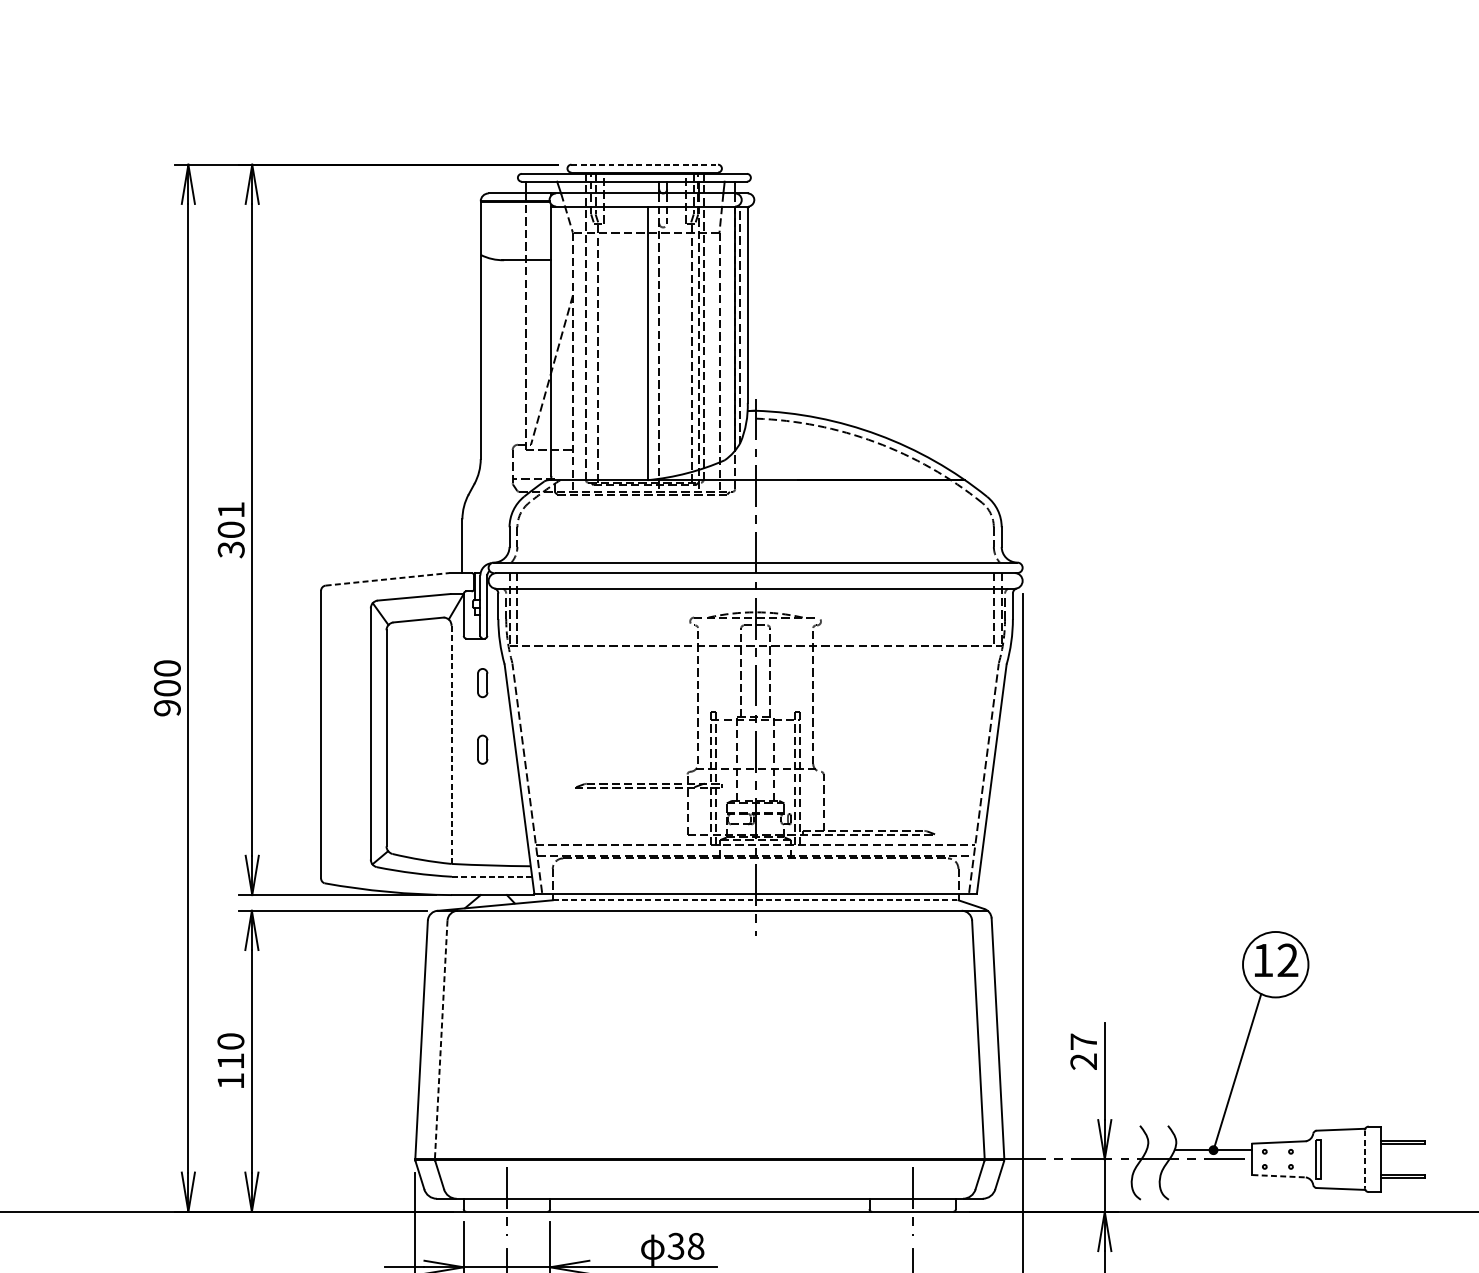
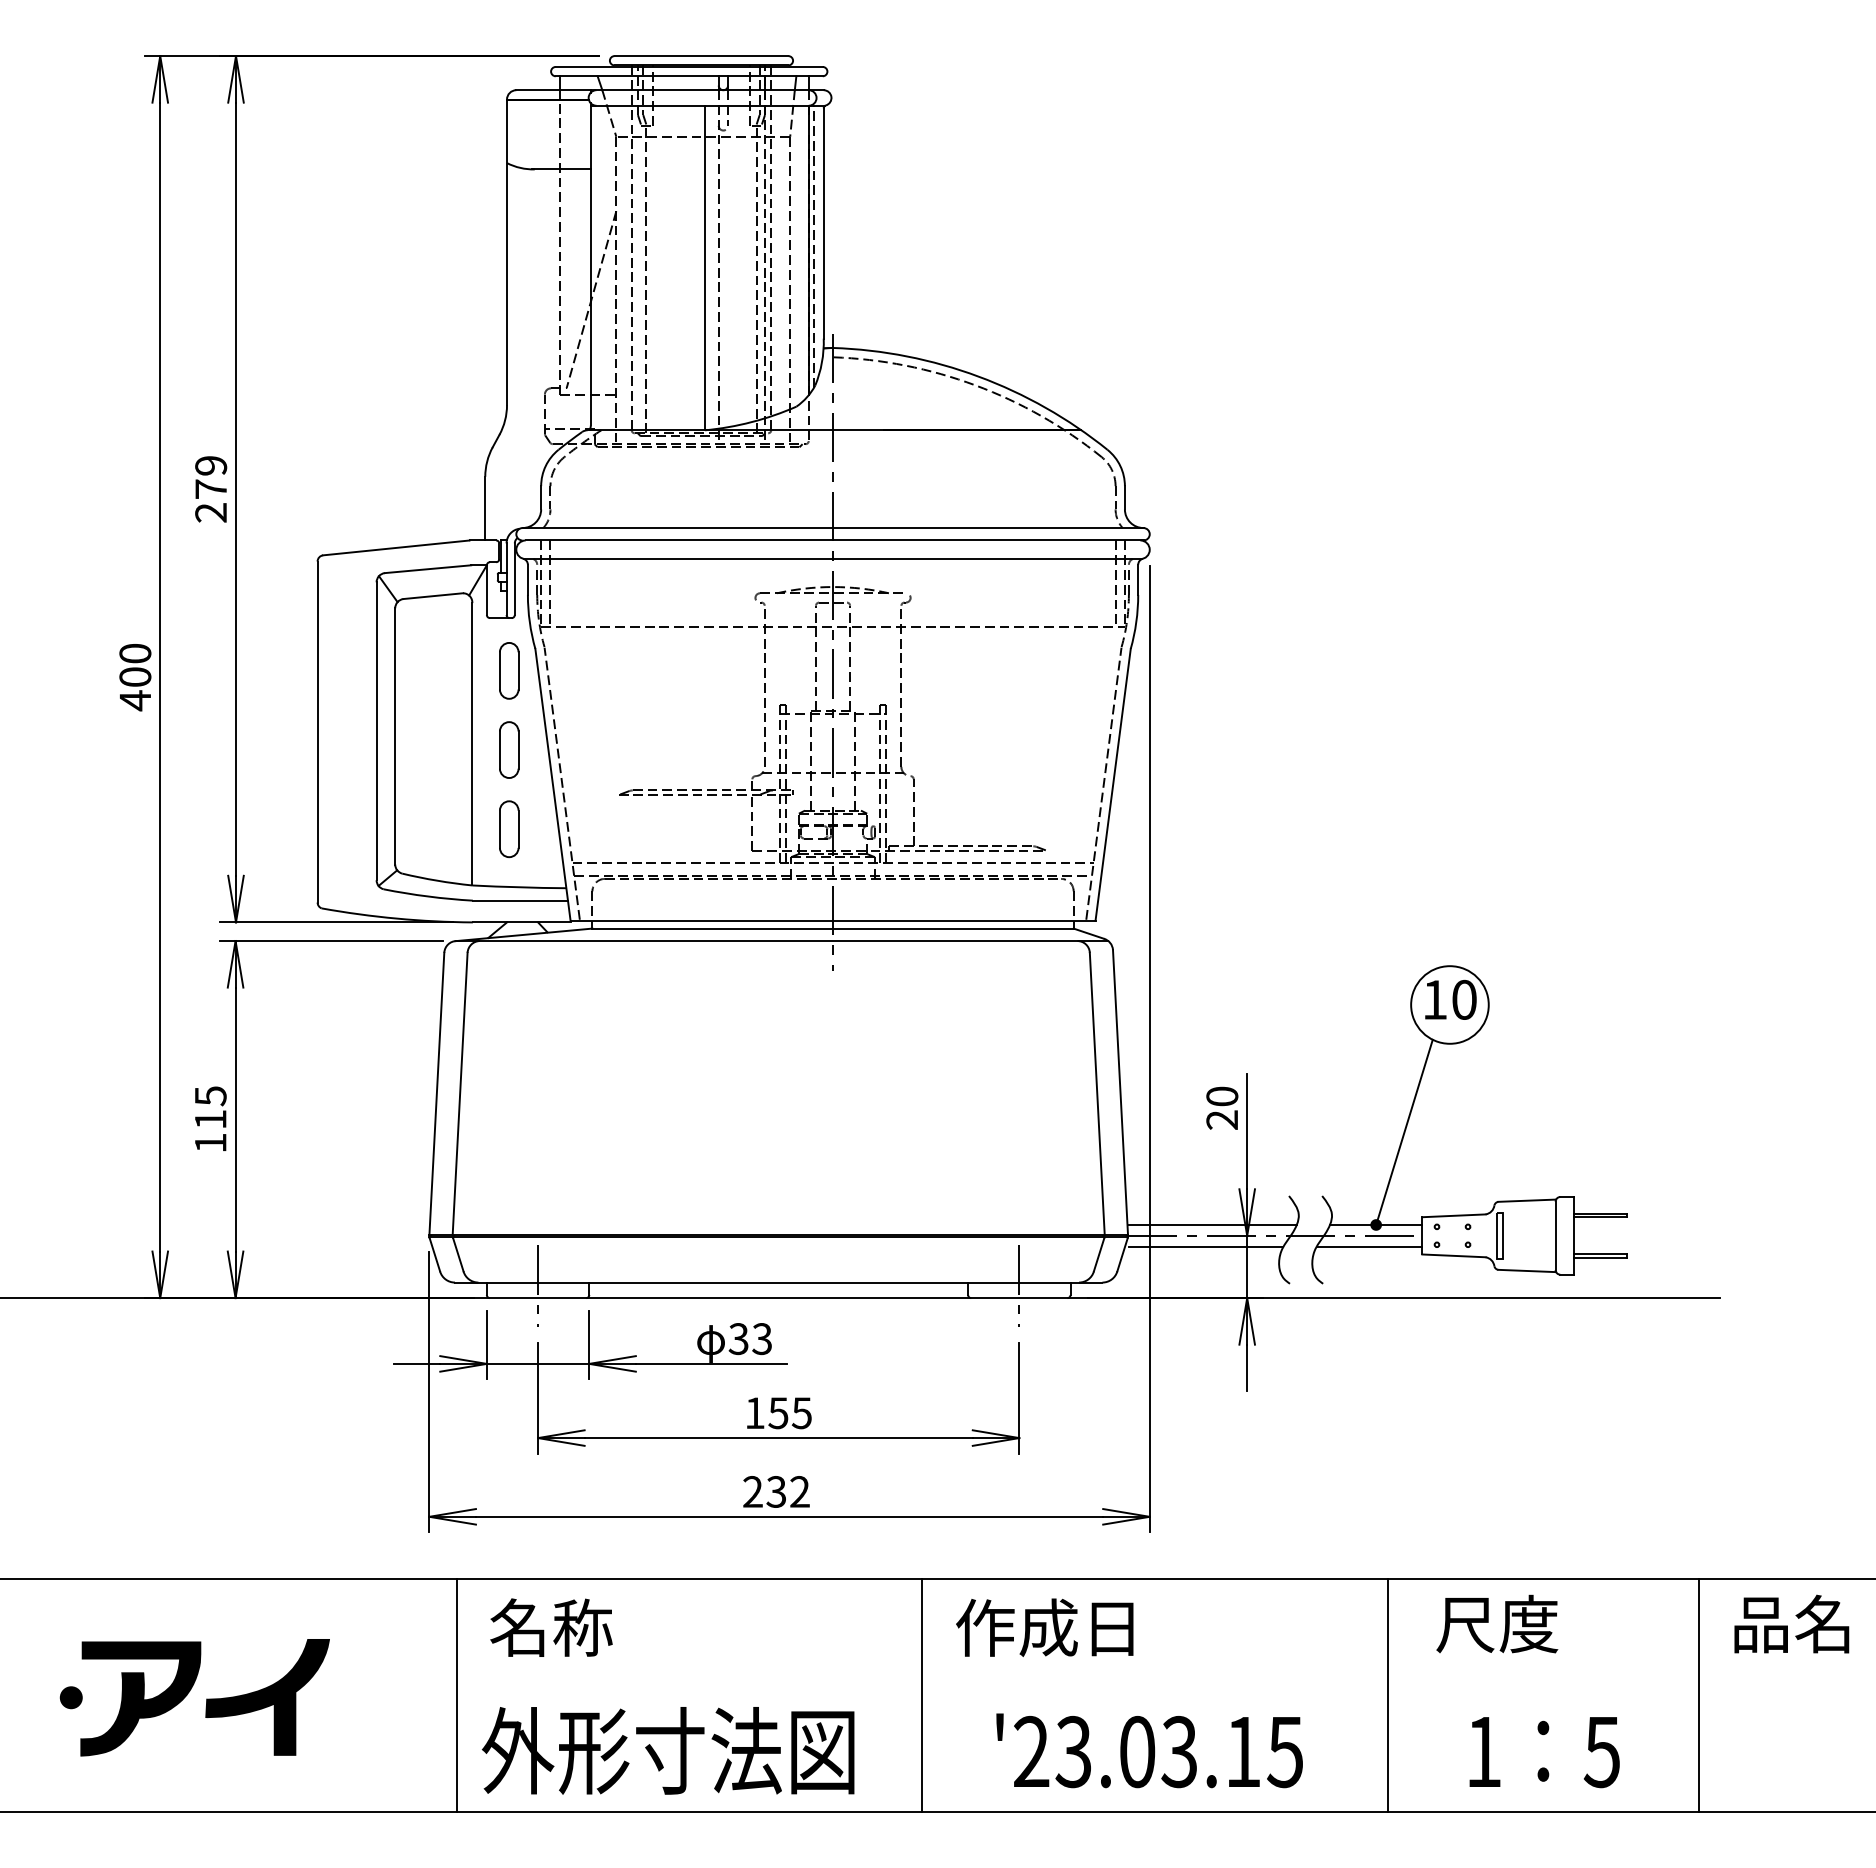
line: (644, 165) -> (701, 56), dashed -> solid
text: (231, 530) -> (211, 489), 301 -> 279
line: (387, 579) -> (396, 547), dashed -> solid
part: (482, 682) -> (509, 670), size x1.67
text: (167, 707) -> (135, 700), 900 -> 400
line: (451, 744) -> (472, 743), dashed -> solid
part: (482, 749) -> (509, 749), size x1.67
part: (482, 816) -> (509, 829), added
line: (492, 876) -> (520, 900), dashed -> solid
line: (756, 900) -> (833, 928), dashed -> solid
text: (1288, 960) -> (1464, 999), 12 -> 10
line: (441, 1040) -> (460, 1094), dashed -> solid
text: (230, 1041) -> (210, 1096), 110 -> 115
text: (1083, 1041) -> (1222, 1096), 27 -> 20
line: (1074, 1149) -> (1211, 1224), added
line: (1364, 1159) -> (1555, 1236), dashed -> solid
line: (1069, 1168) -> (1205, 1246), added
line: (1207, 1168) -> (1369, 1246), added
line: (1278, 1175) -> (1453, 1255), dashed -> solid
text: (696, 1245) -> (762, 1338), 38 -> 33

